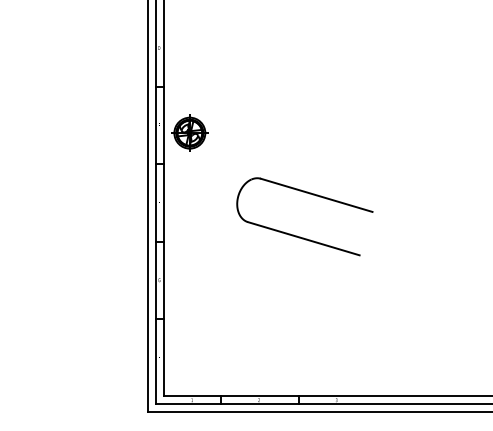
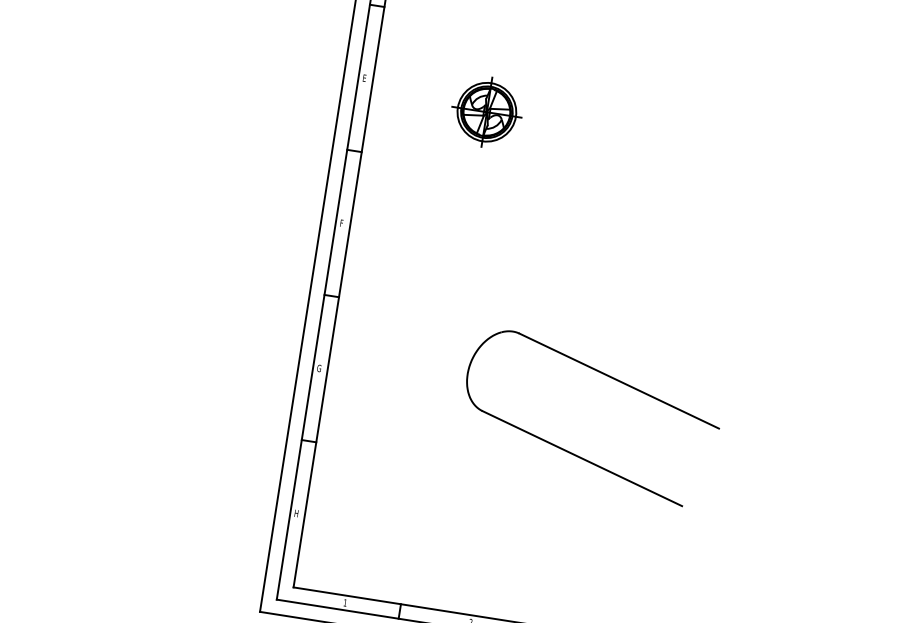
part: (189, 132) -> (486, 110), moved
part: (297, 235) -> (571, 450), moved

